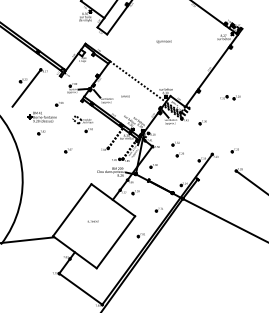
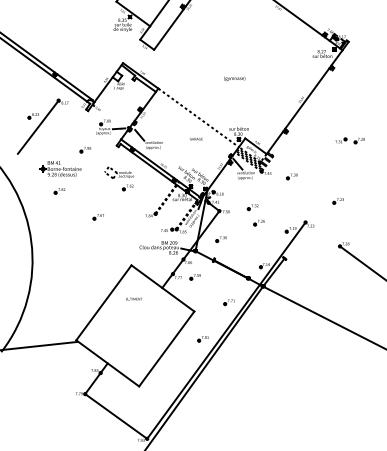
text: (163, 41) -> (233, 78), moved
text: (125, 96) -> (196, 139), moved
part: (230, 97) -> (350, 140), moved
part: (234, 150) -> (337, 201), moved
text: (92, 221) -> (133, 298), moved

